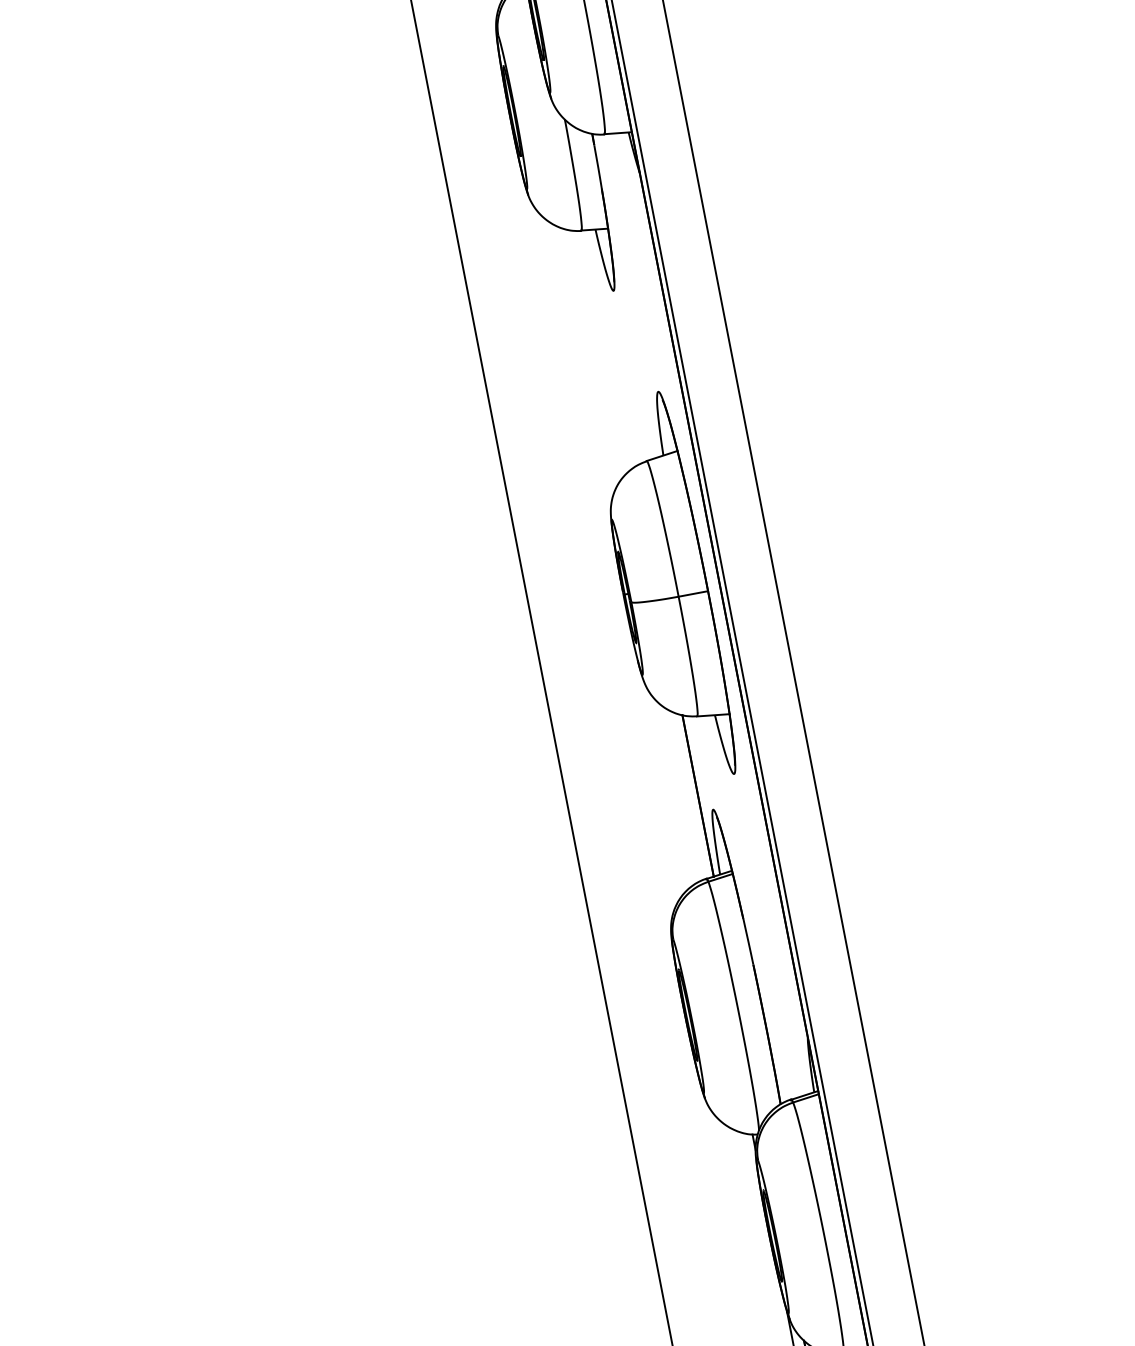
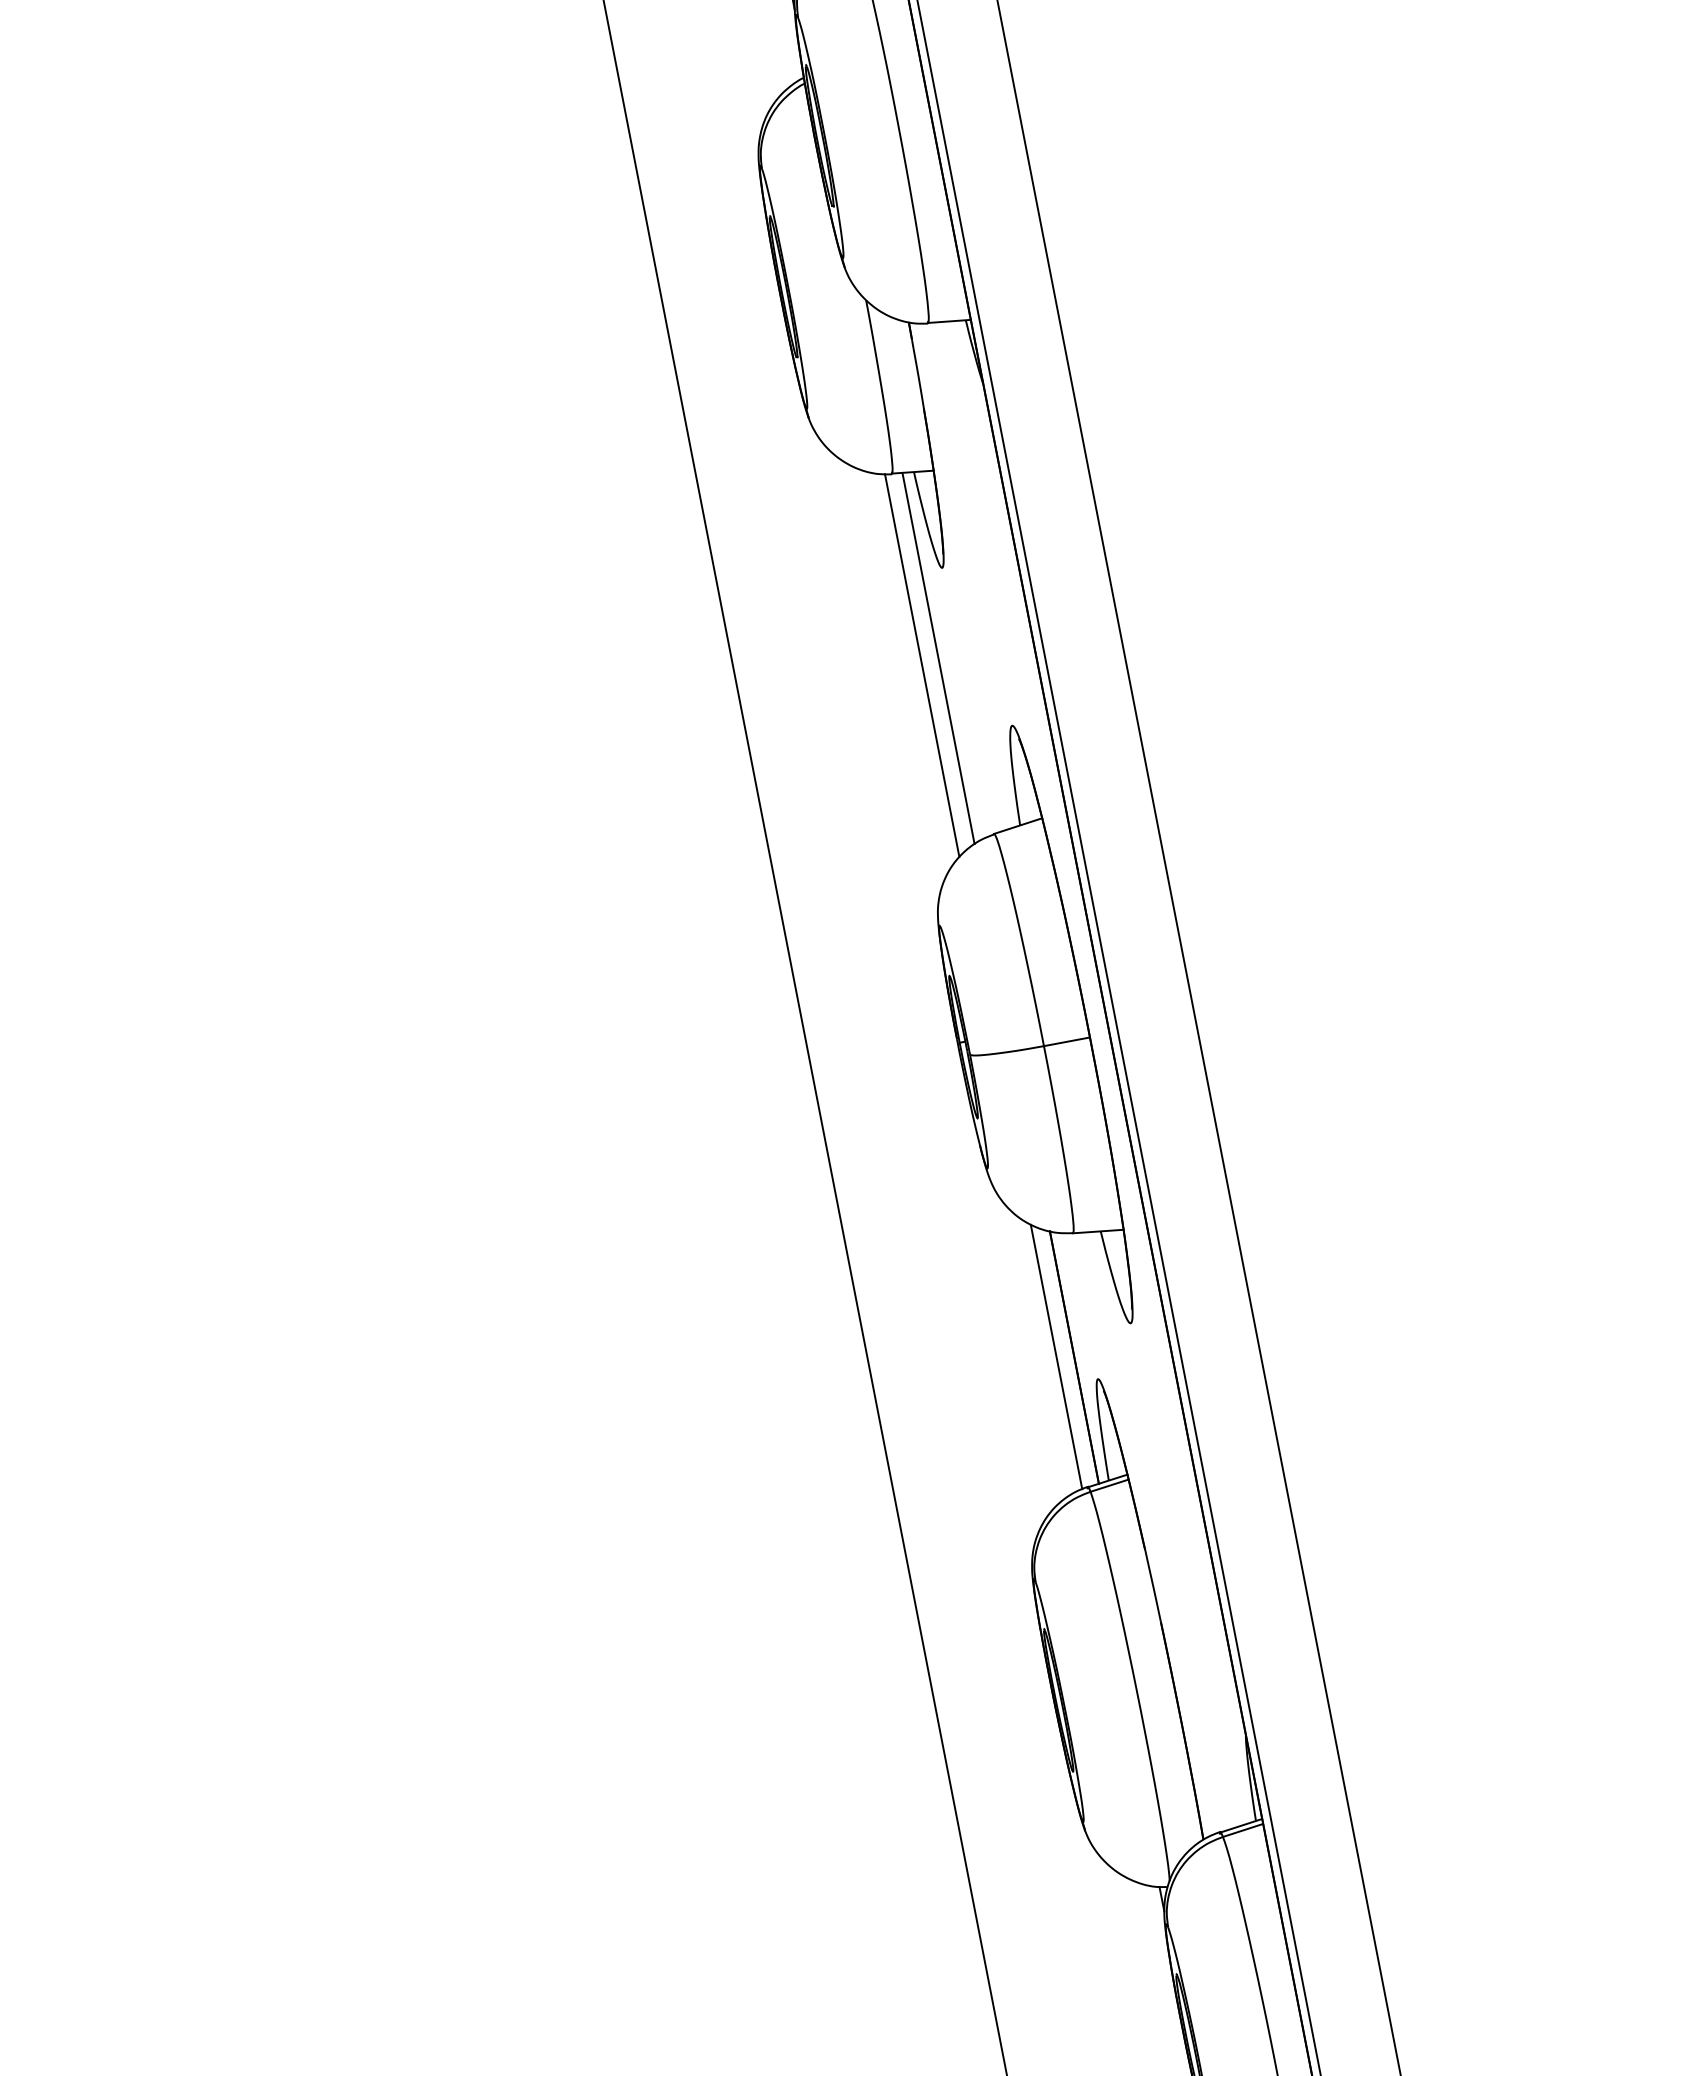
line: (611, 348) -> (938, 658), added
line: (600, 352) -> (921, 664), added
line: (686, 795) -> (1056, 1356), added

